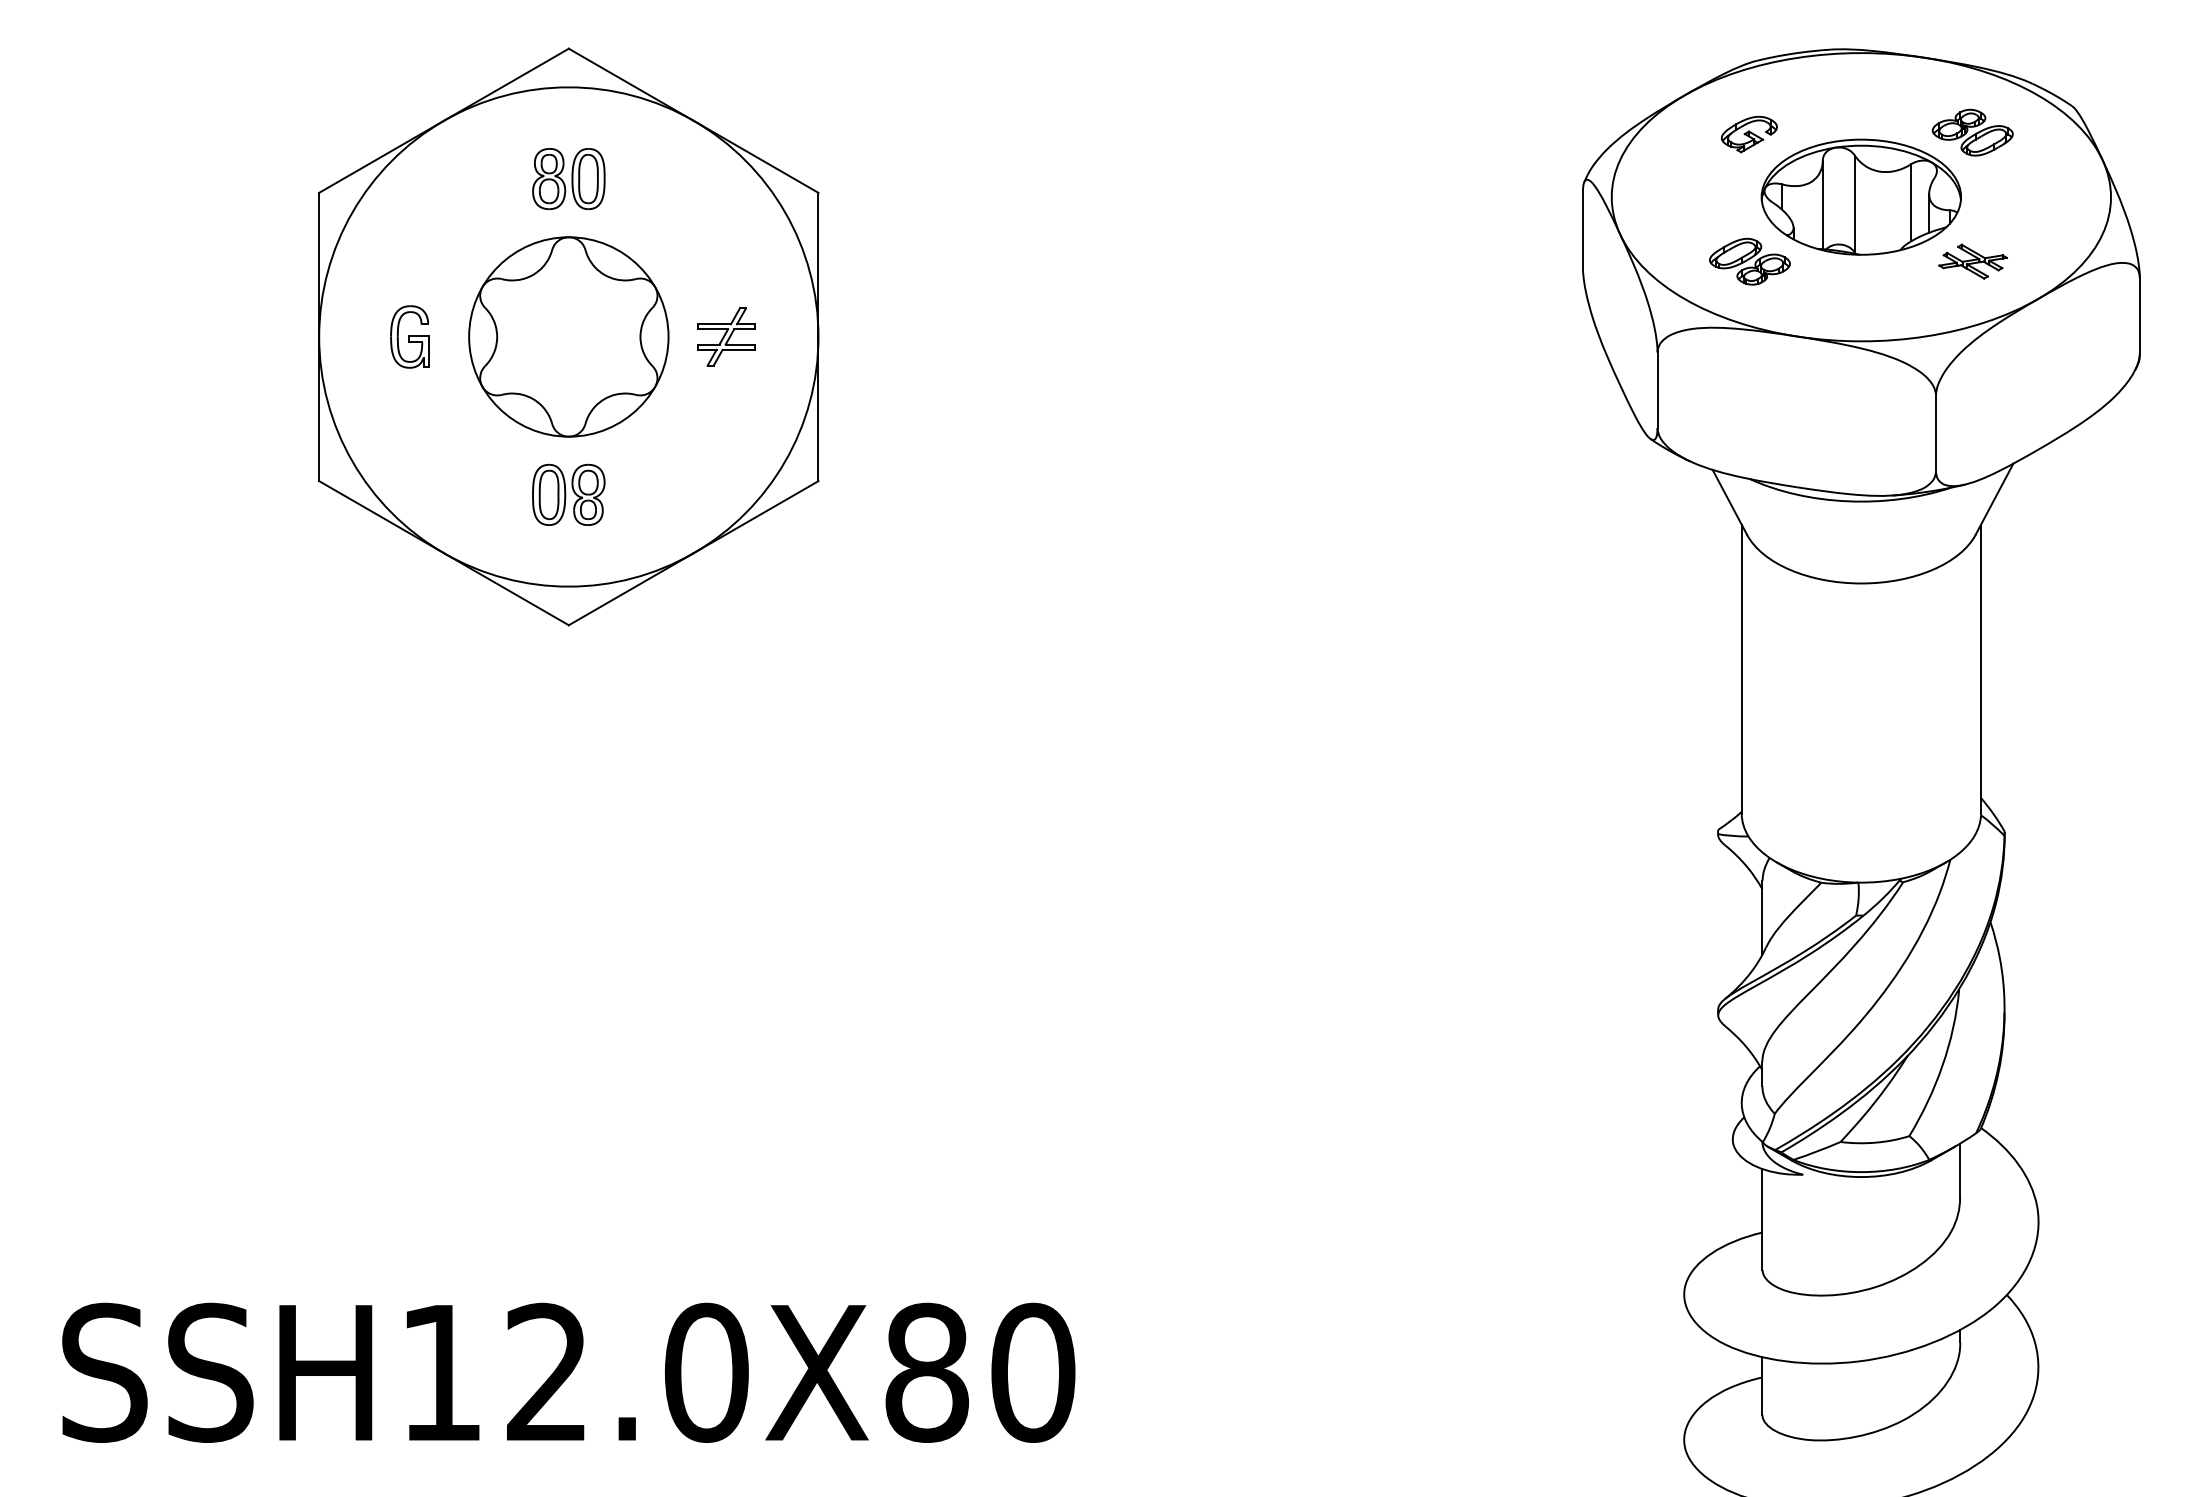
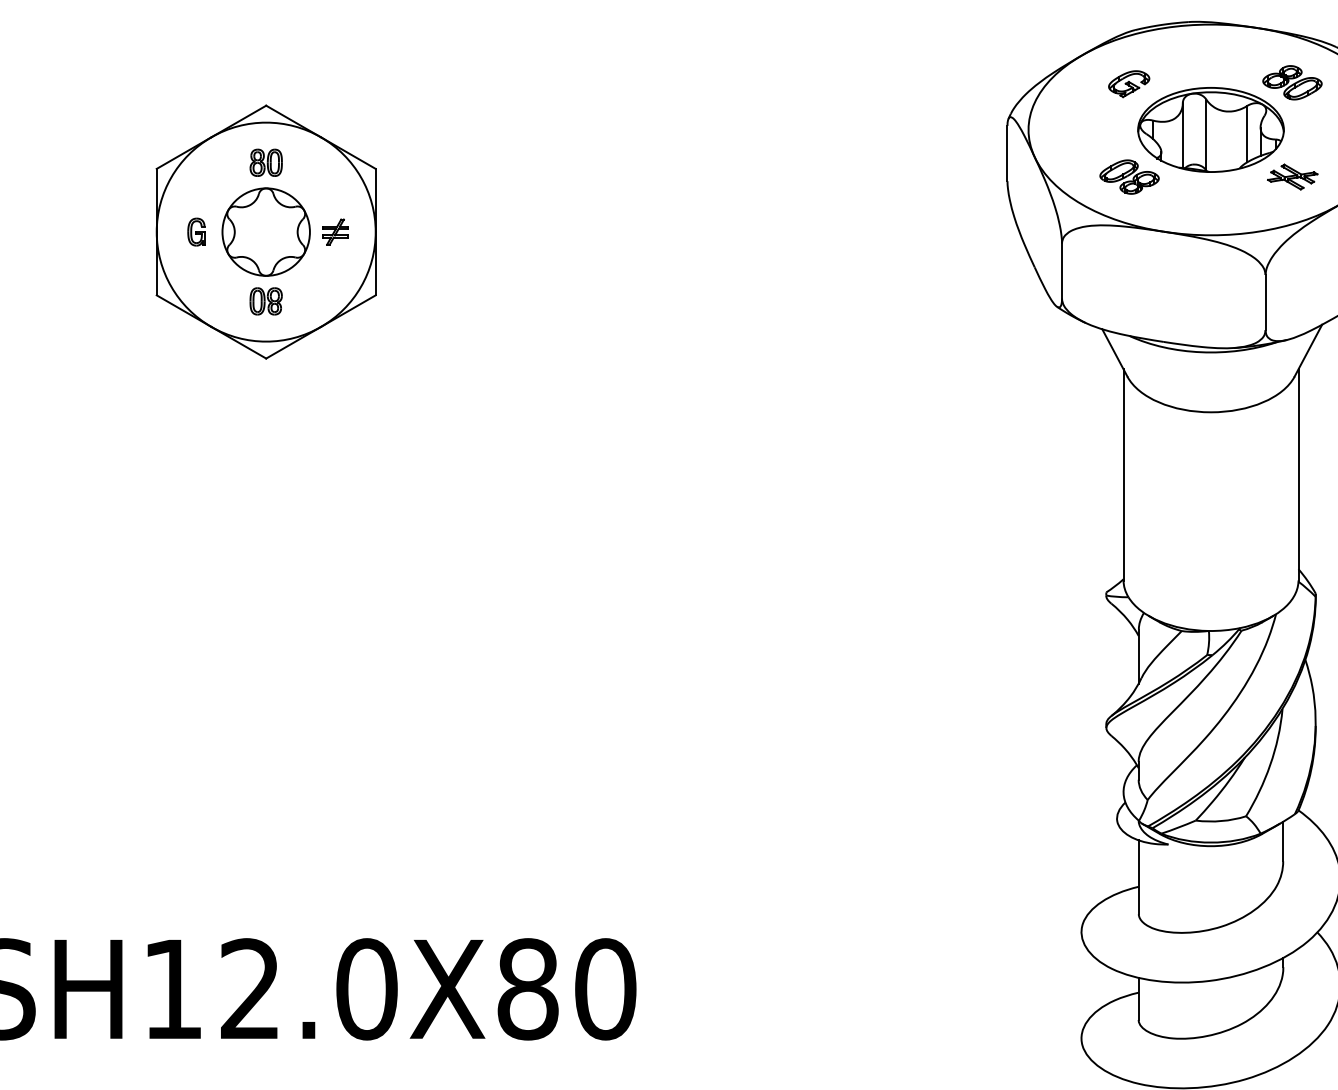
part: (568, 336) -> (265, 231), size x0.6

